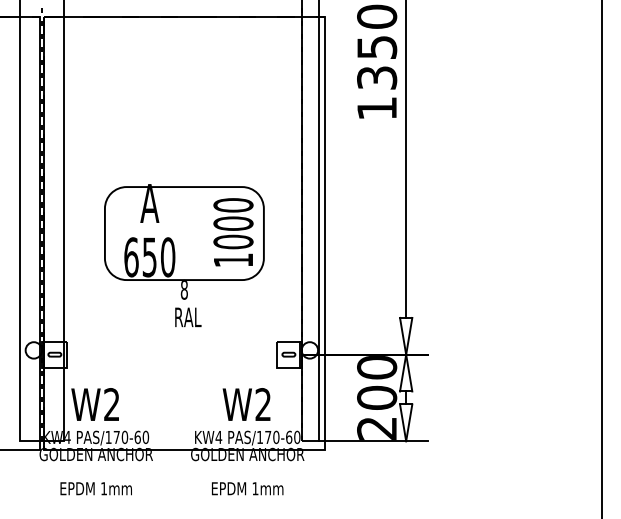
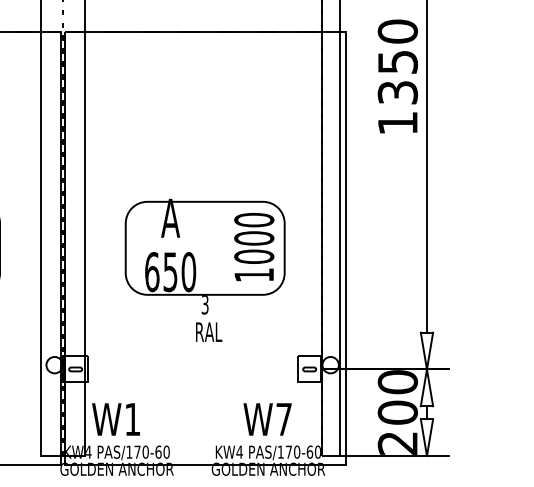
text: (183, 290) -> (204, 305), 8 -> 3
text: (111, 404) -> (132, 419), W2 -> W1
text: (262, 404) -> (283, 419), W2 -> W7

